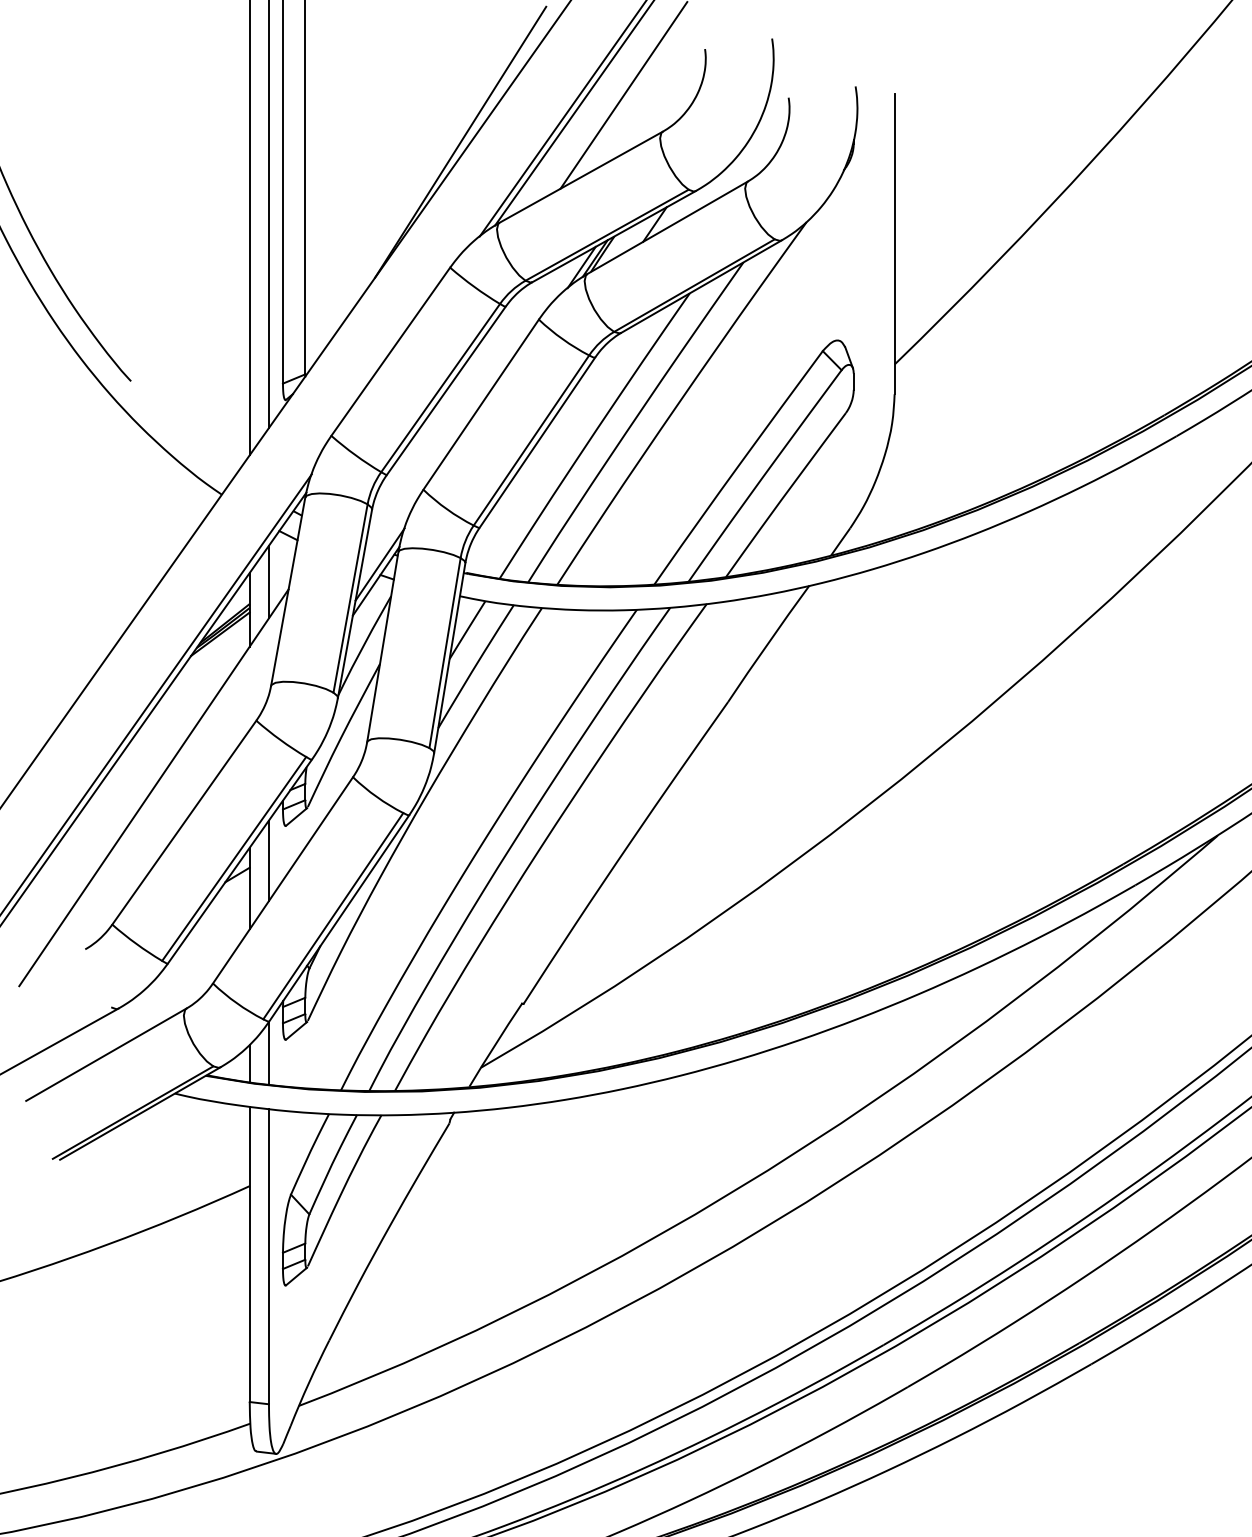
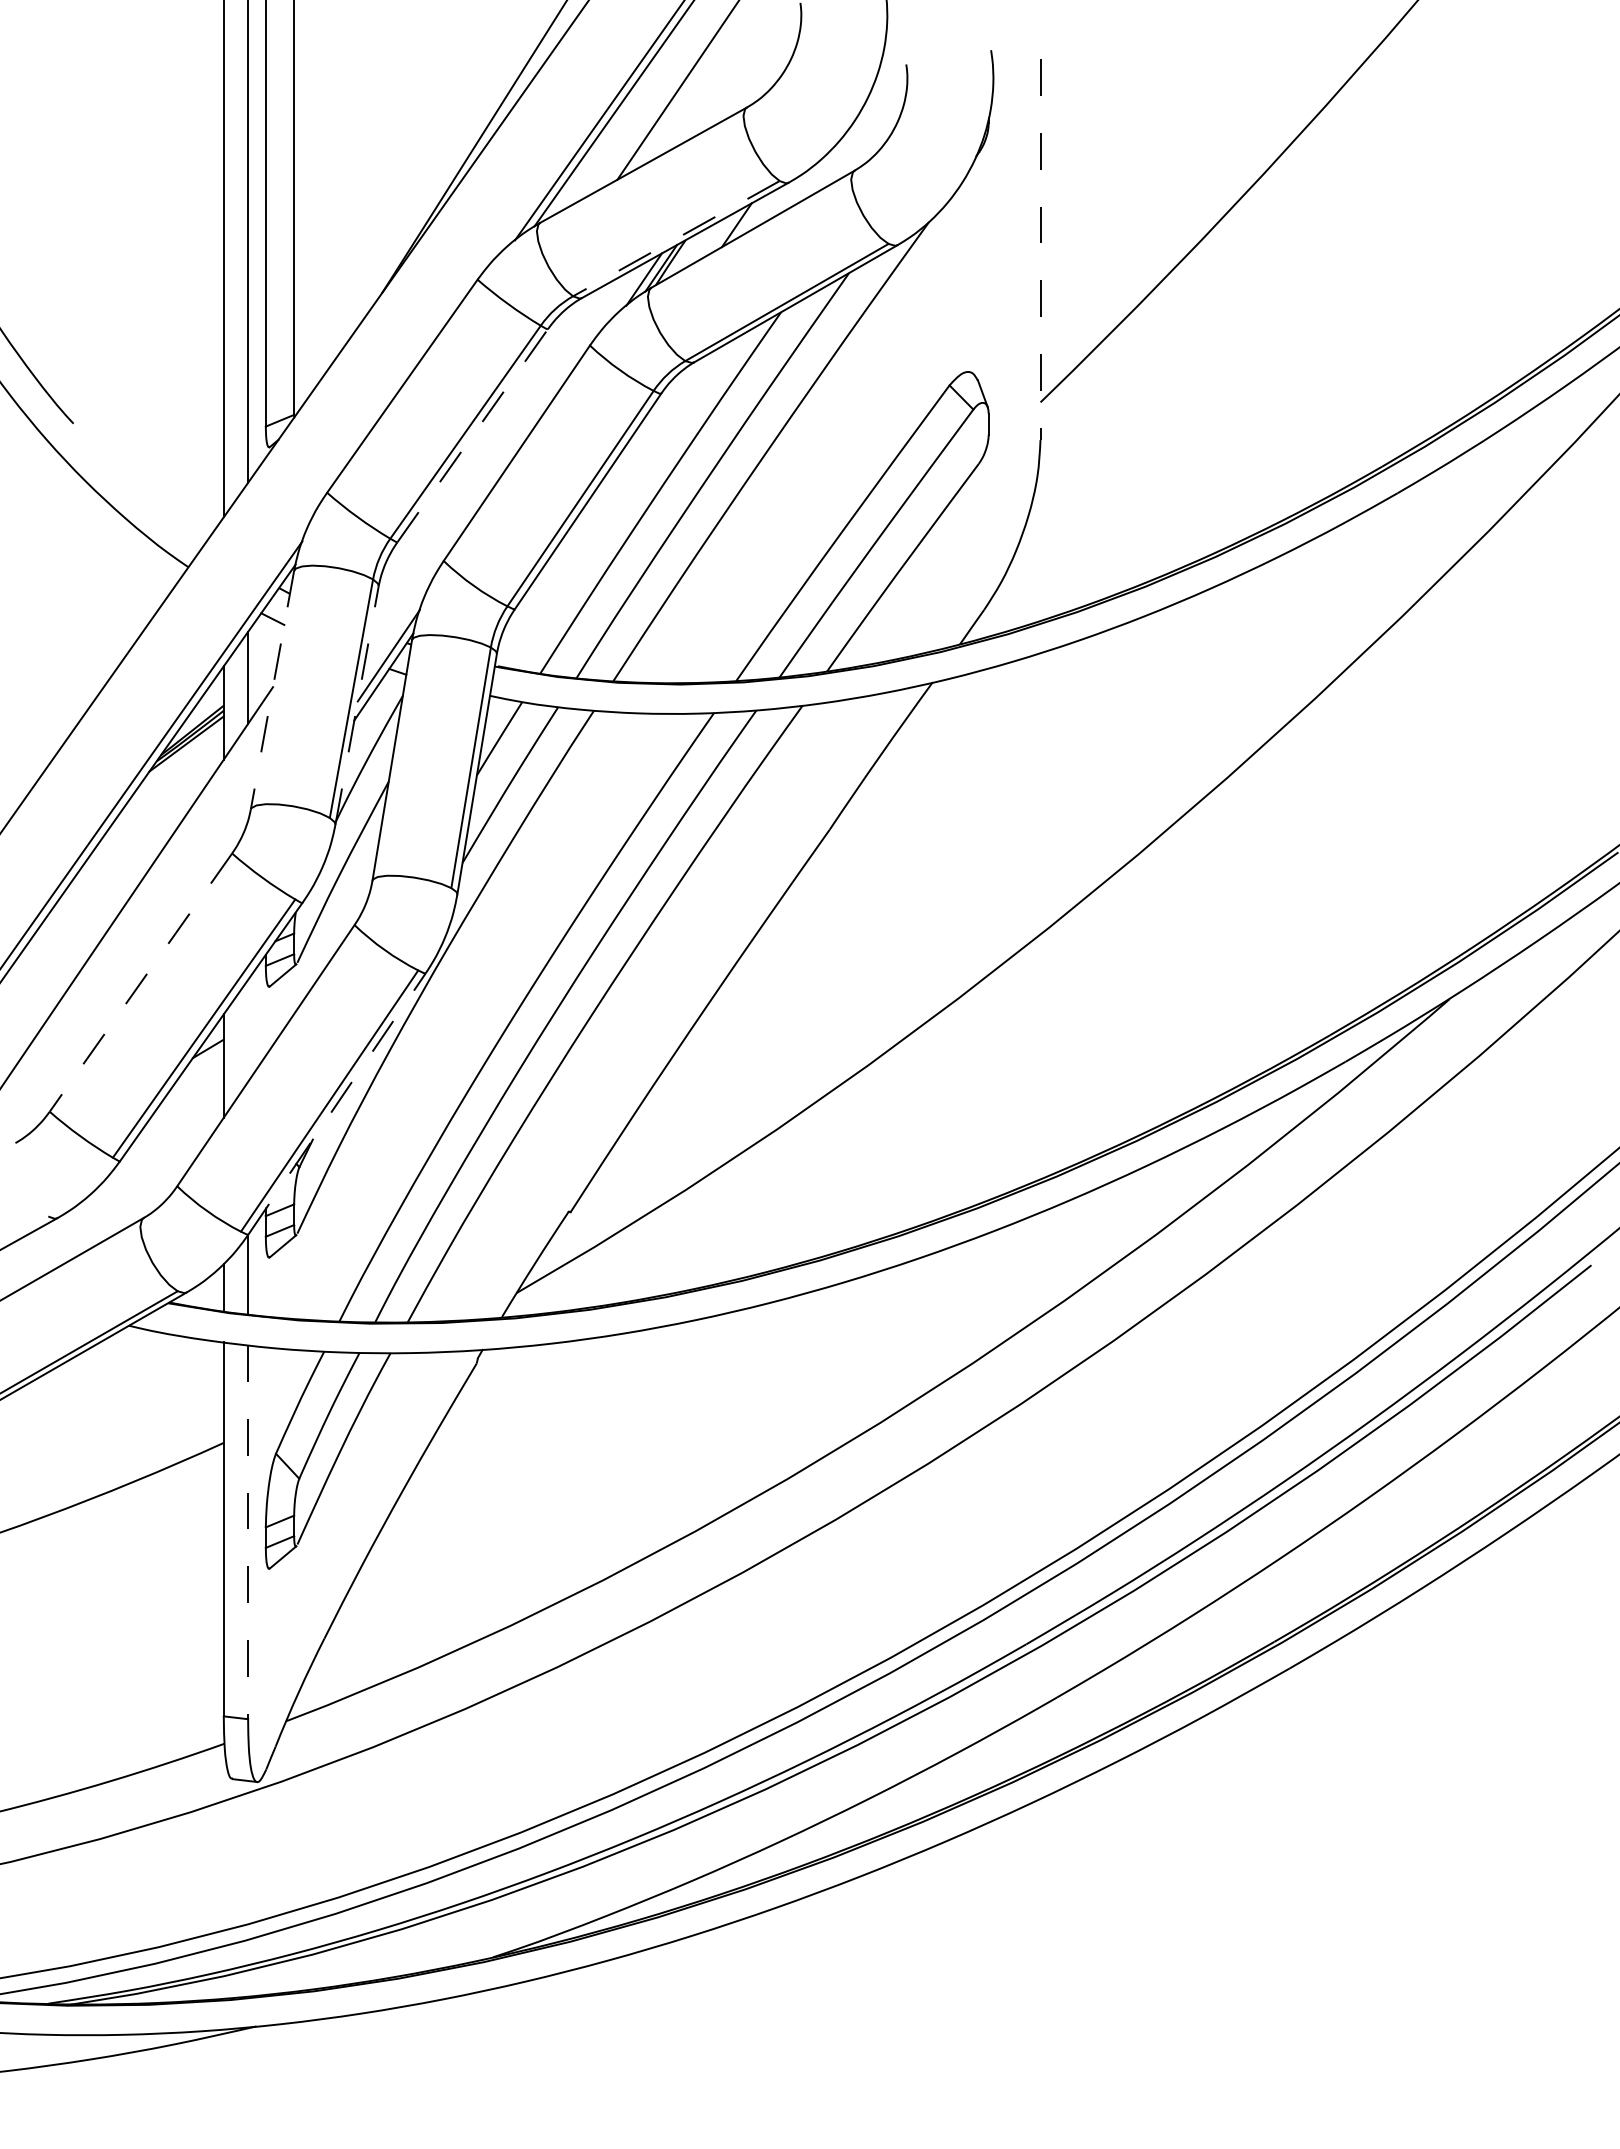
line: (606, 235) -> (675, 238), solid -> dashed
line: (894, 244) -> (1040, 250), solid -> dashed
line: (446, 390) -> (472, 435), solid -> dashed
line: (288, 592) -> (272, 690), solid -> dashed
line: (355, 603) -> (357, 705), solid -> dashed
line: (183, 823) -> (140, 983), solid -> dashed
line: (269, 860) -> (248, 1030), removed
line: (339, 918) -> (337, 1103), solid -> dashed
line: (269, 1256) -> (248, 1532), solid -> dashed

